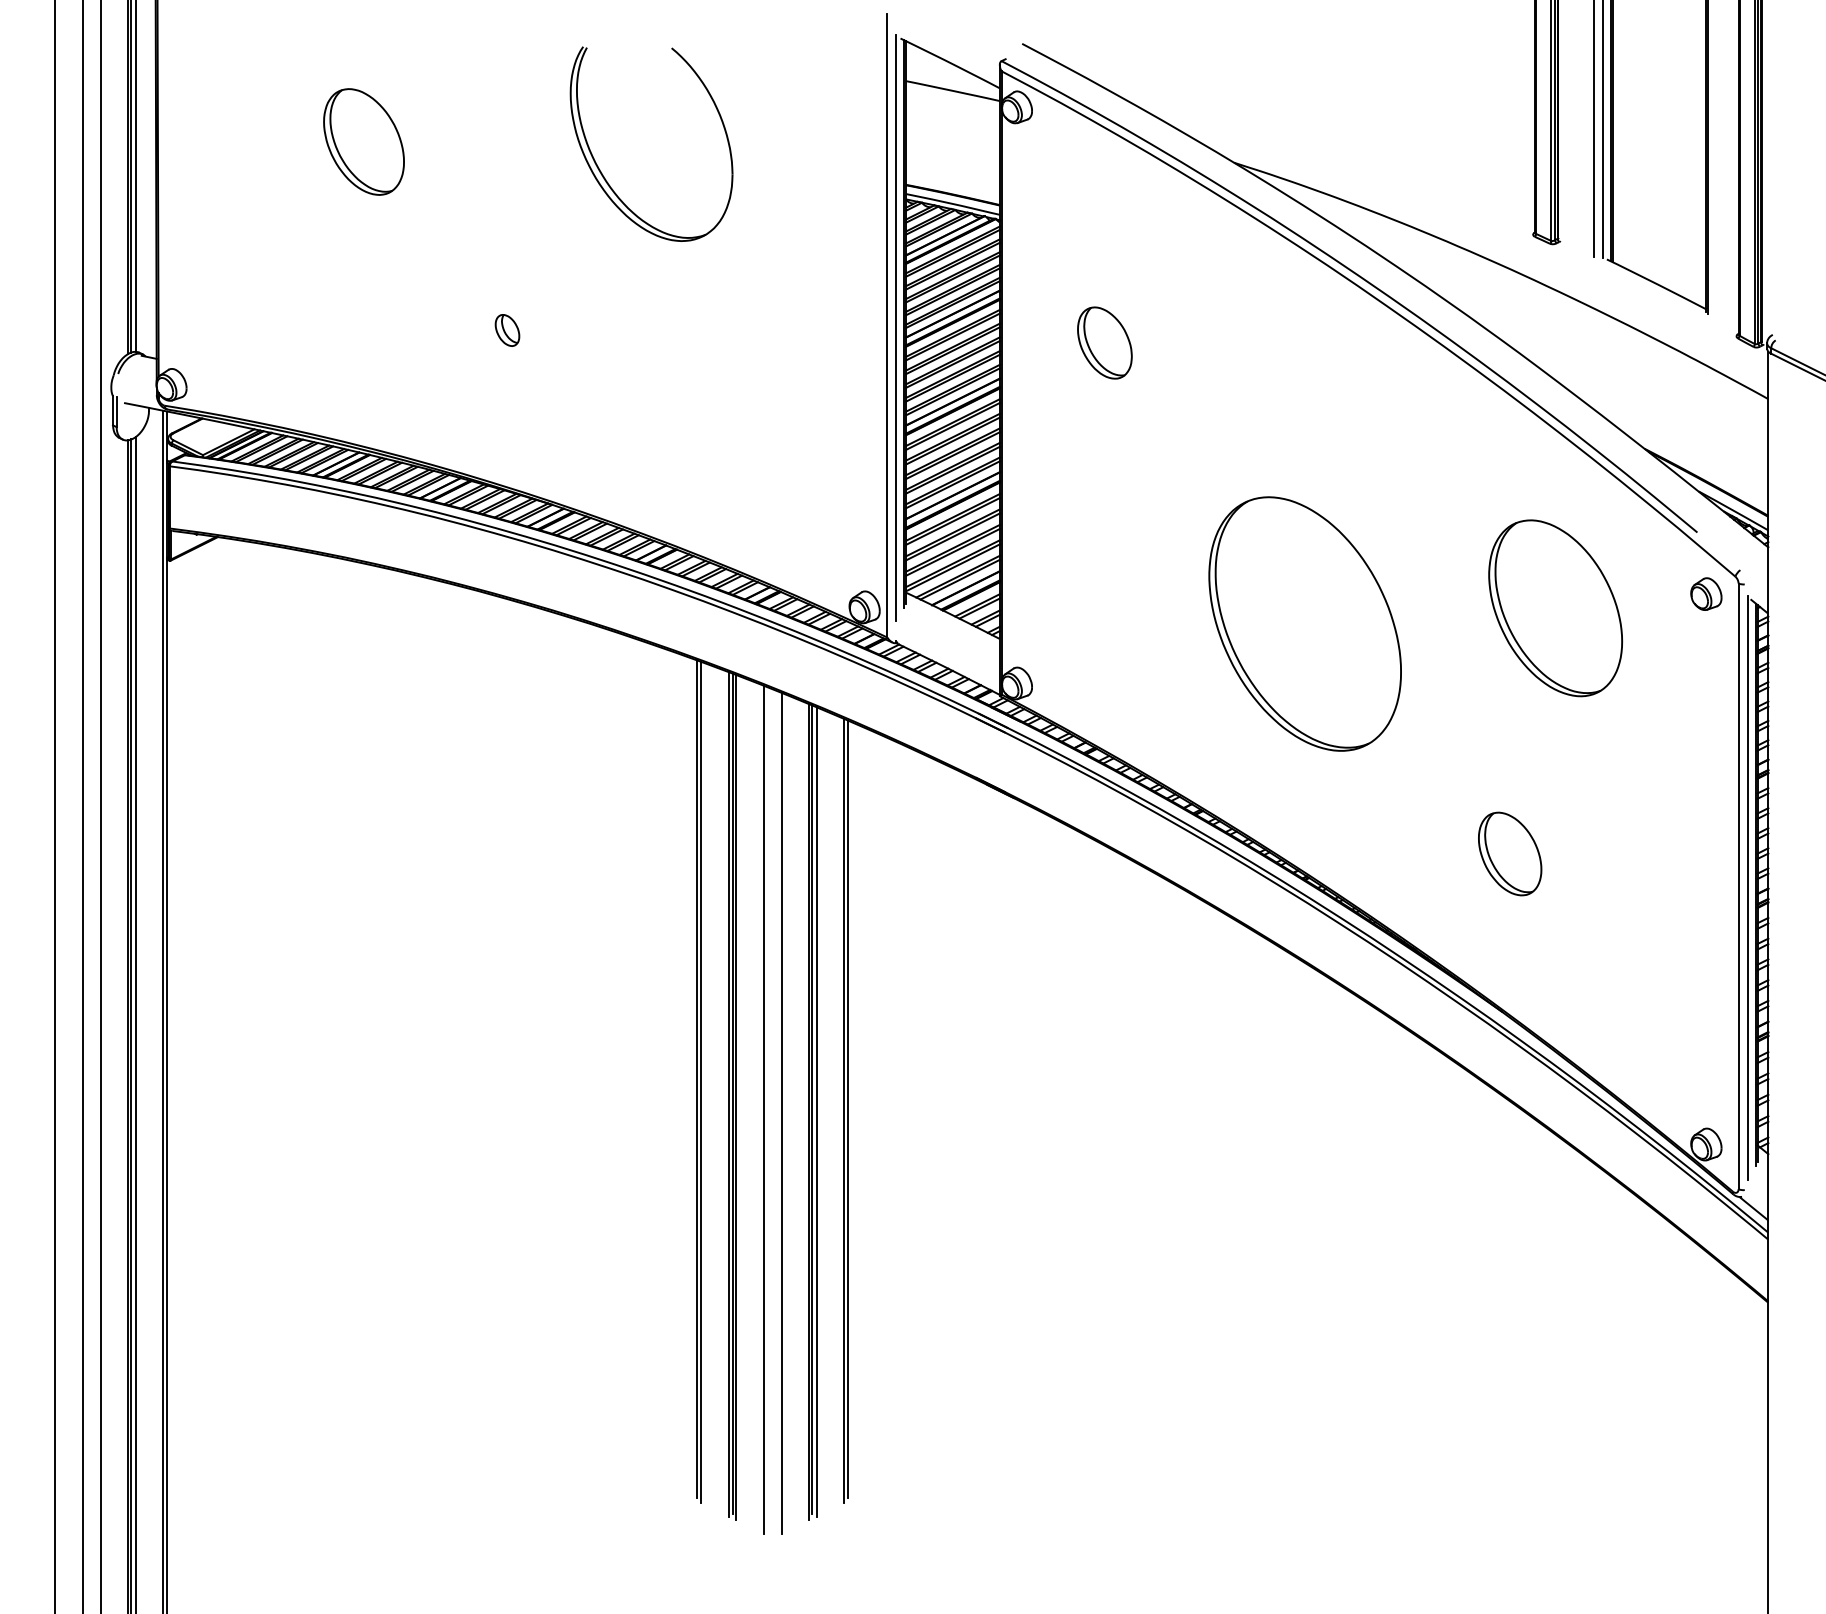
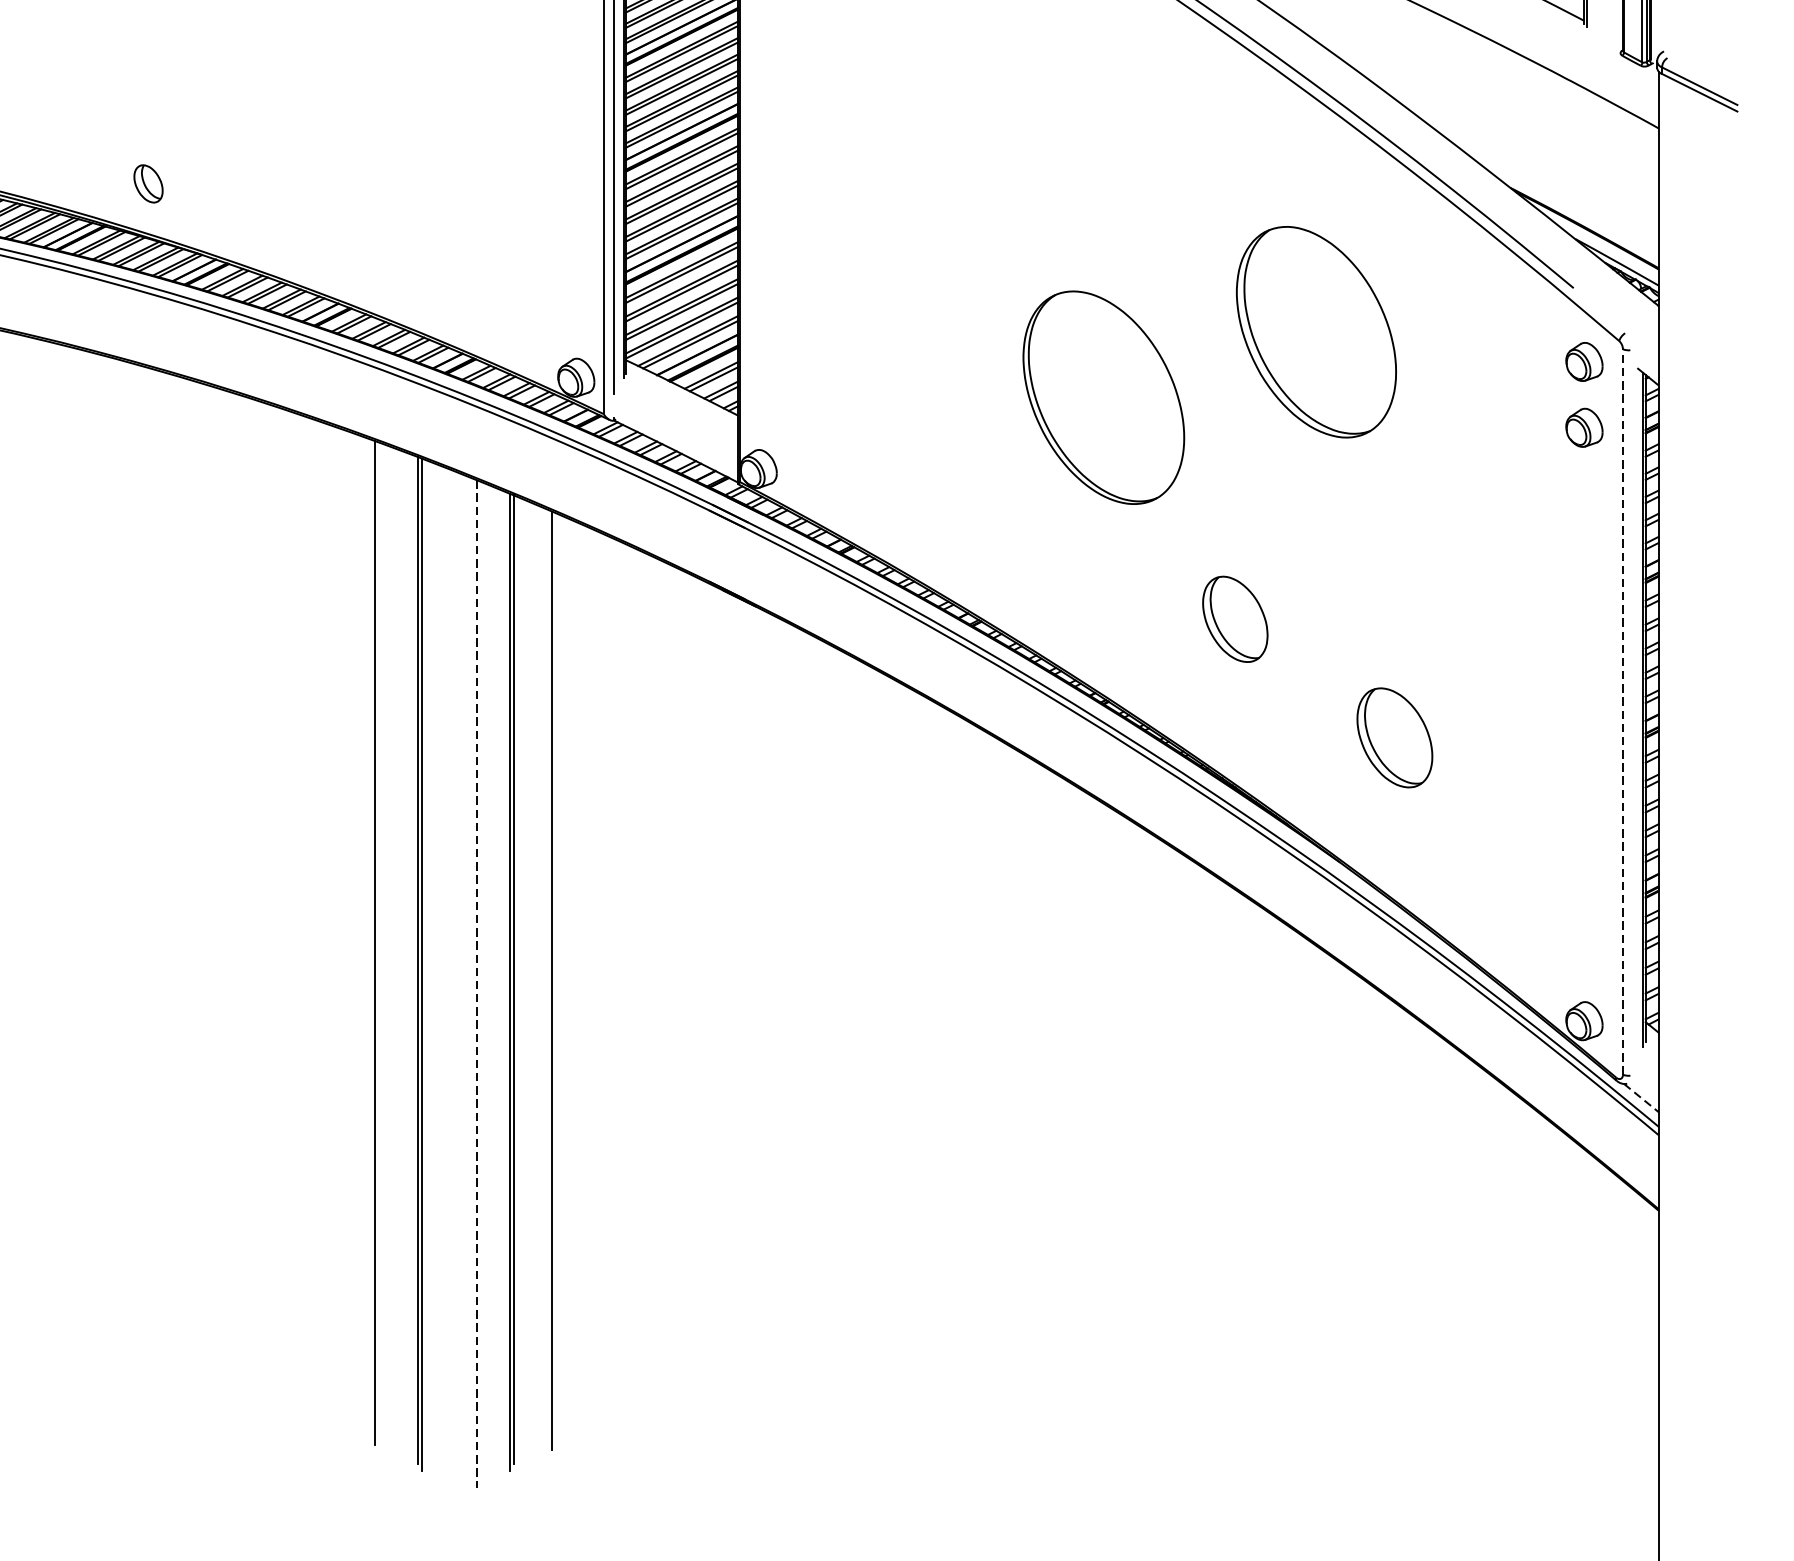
part: (507, 330) -> (148, 183), moved
part: (1104, 342) -> (1234, 618), moved
part: (1555, 608) -> (1316, 332), moved
part: (1304, 623) -> (1103, 397), size x0.7
part: (1706, 648) -> (1584, 427), added
part: (1510, 853) -> (1395, 737), moved
line: (1738, 886) -> (1622, 712), solid -> dashed
line: (1747, 887) -> (1633, 713), removed
line: (700, 1081) -> (379, 945), removed
line: (728, 1094) -> (413, 961), removed
line: (763, 1109) -> (455, 979), removed
line: (848, 1109) -> (556, 979), removed
line: (816, 1111) -> (518, 981), removed
line: (781, 1113) -> (476, 983), solid -> dashed
line: (1754, 1208) -> (1642, 1097), solid -> dashed

